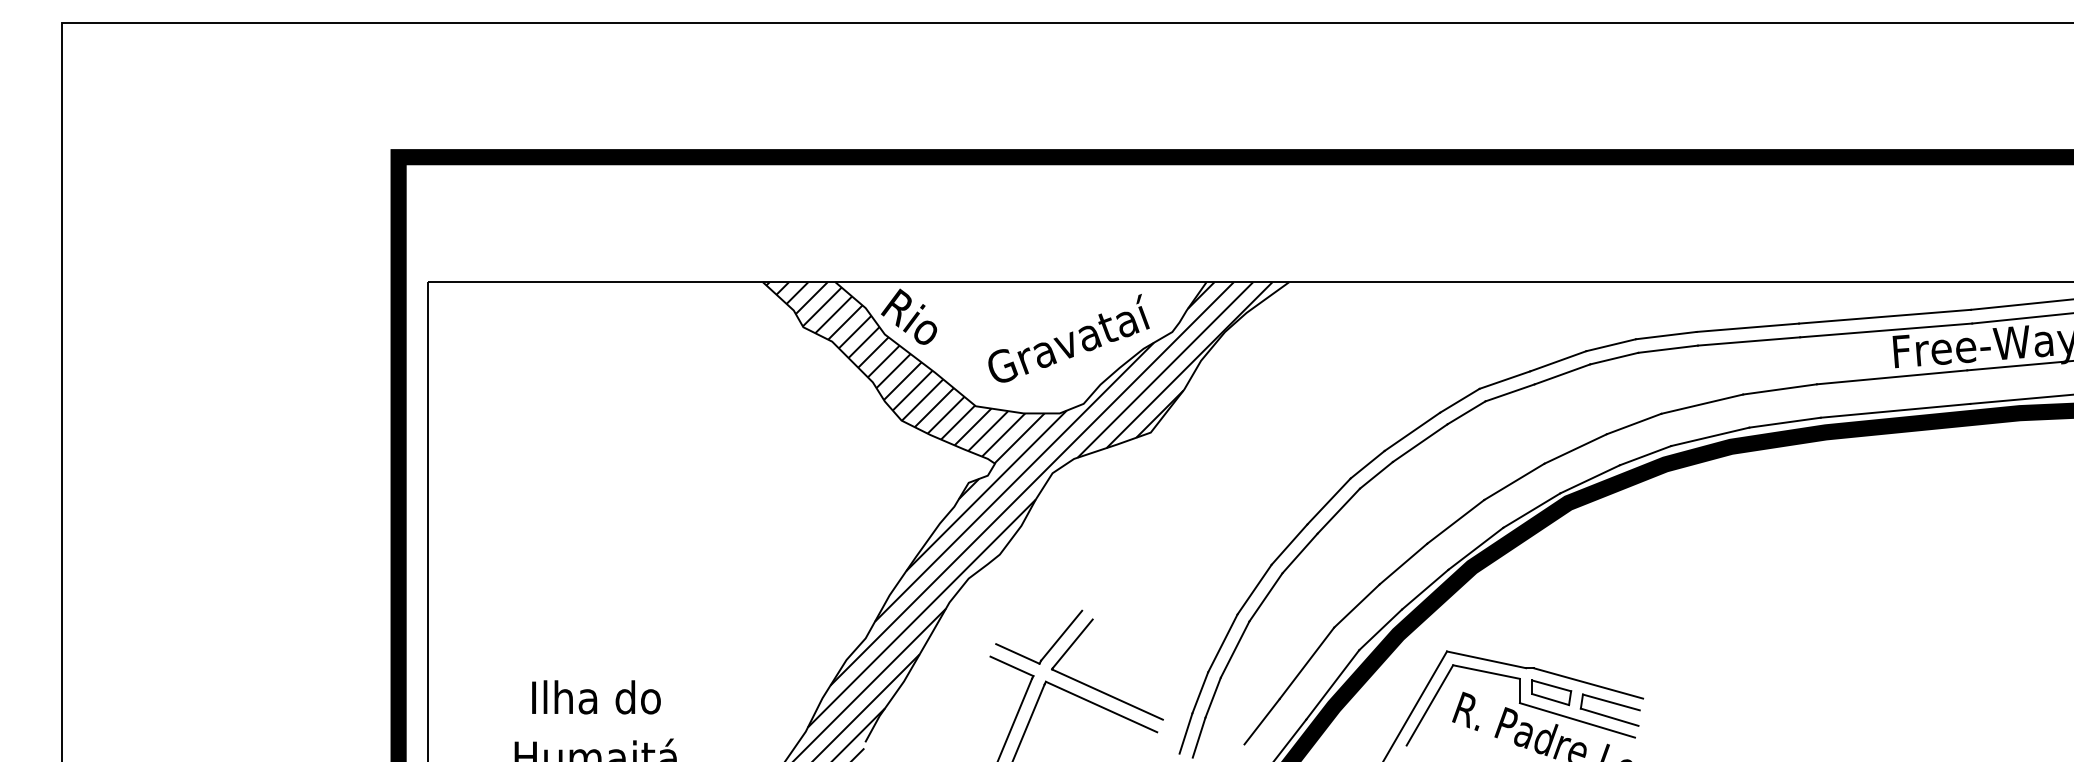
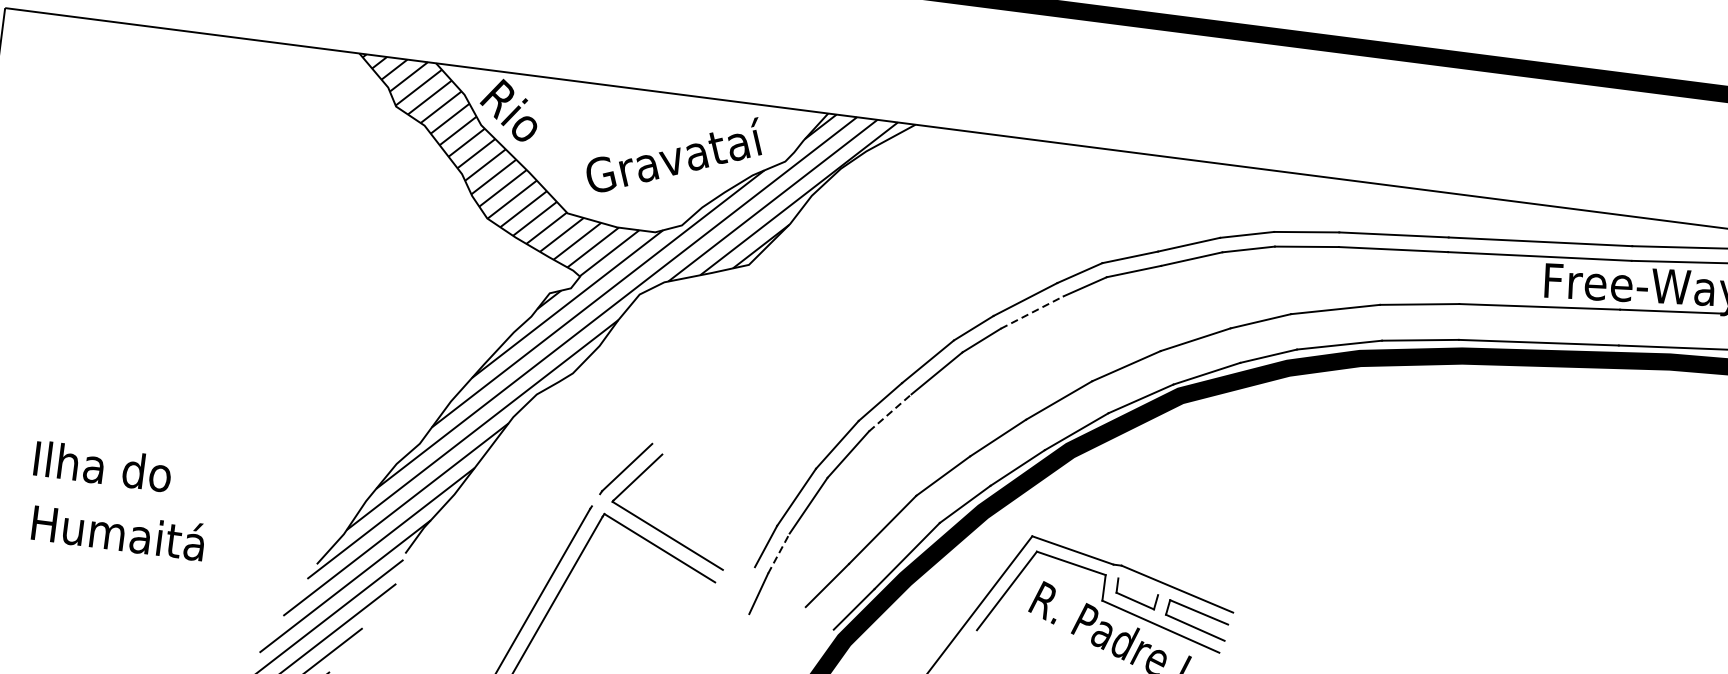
line: (1420, 442) -> (1032, 311), solid -> dashed
line: (1300, 553) -> (890, 412), solid -> dashed
line: (1017, 653) -> (578, 480), removed
line: (1011, 666) -> (570, 493), removed
line: (1551, 685) -> (1138, 586), removed
text: (596, 697) -> (103, 466), moved
line: (1213, 697) -> (779, 553), solid -> dashed
line: (1185, 733) -> (744, 587), removed

